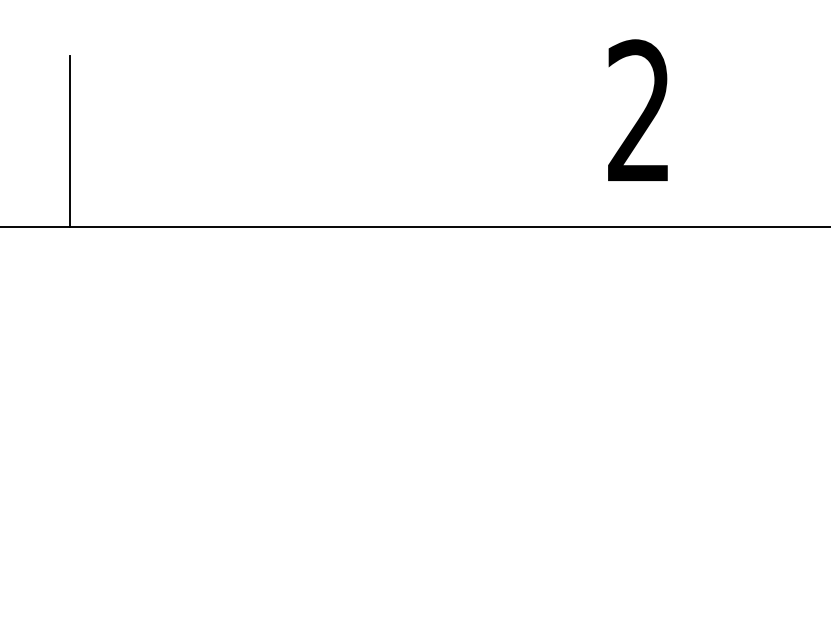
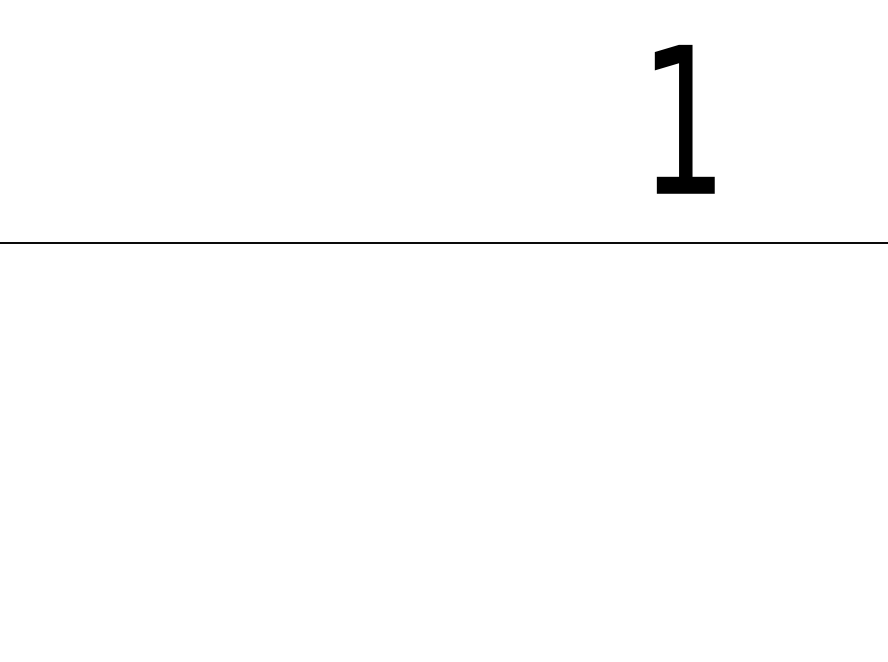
text: (637, 109) -> (681, 117), 2 -> 1
line: (69, 141) -> (74, 151), removed

